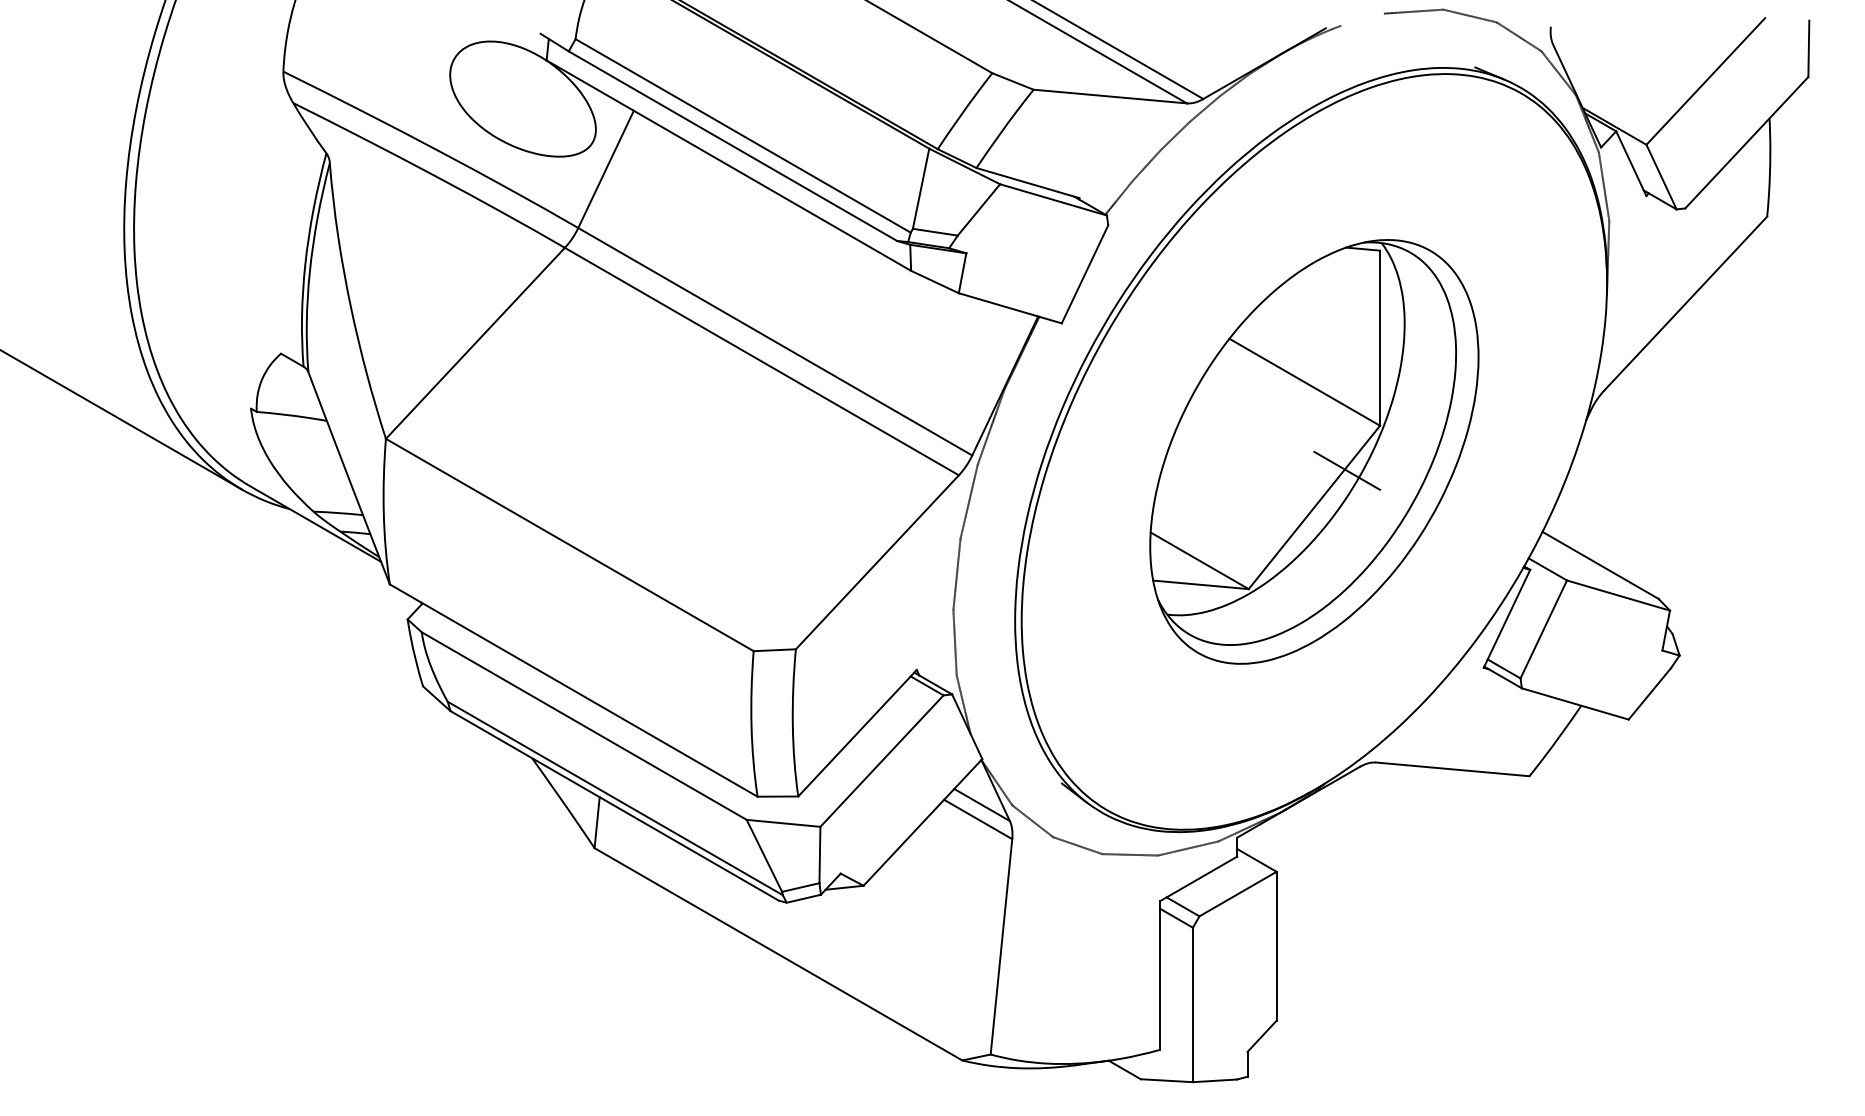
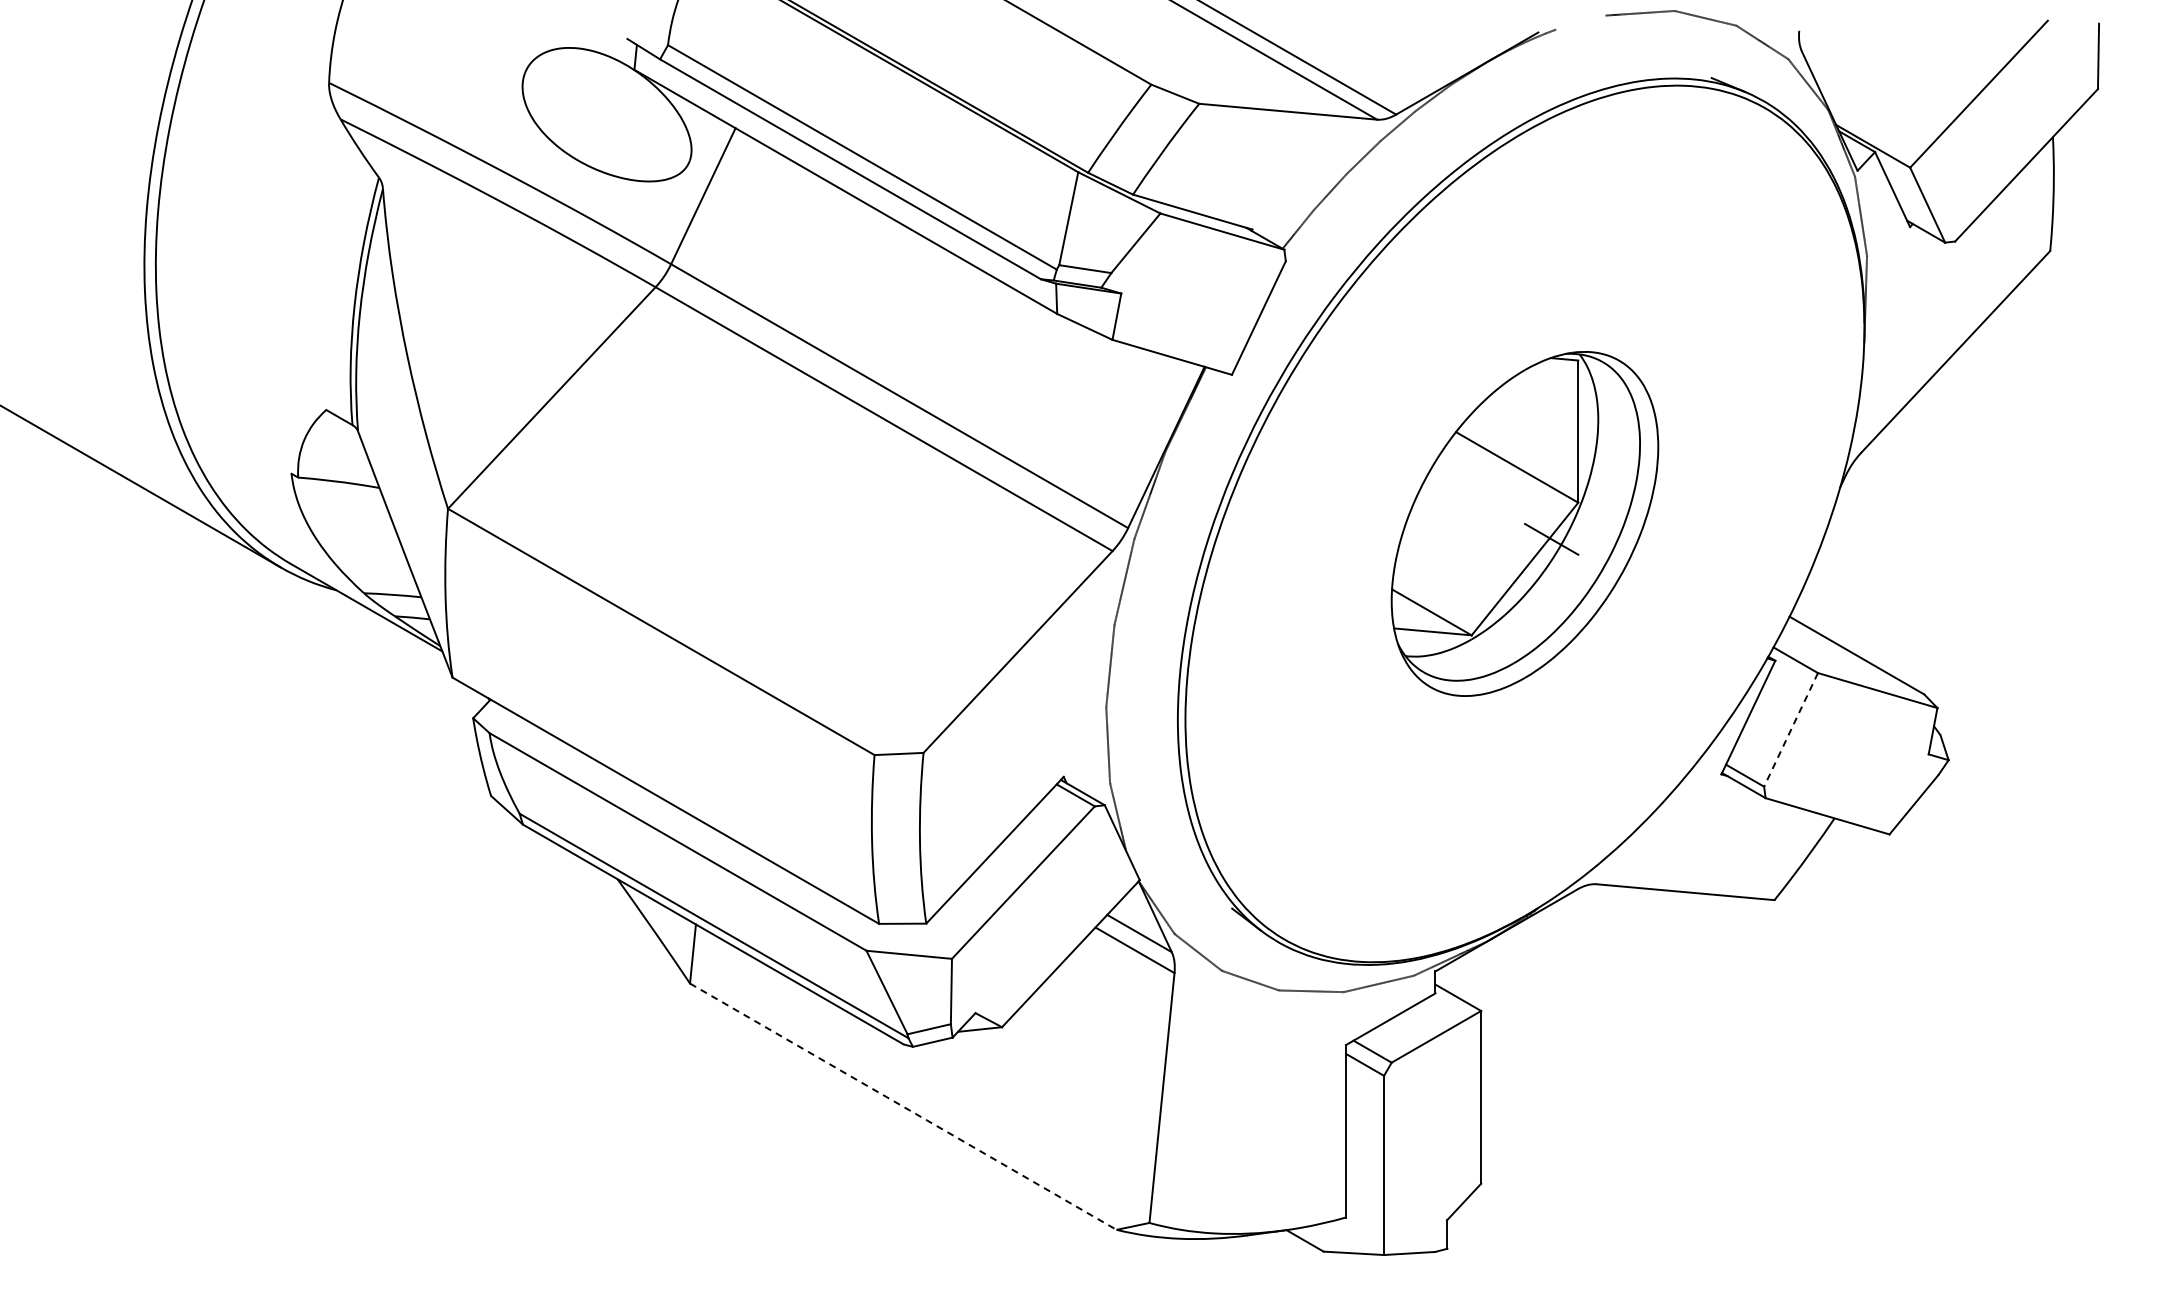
part: (1313, 451) -> (1524, 523), size x0.7
line: (1544, 629) -> (1791, 729), solid -> dashed
line: (778, 954) -> (903, 1106), solid -> dashed

